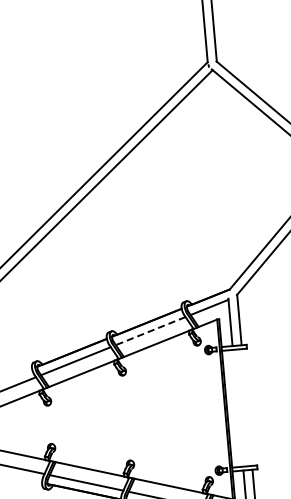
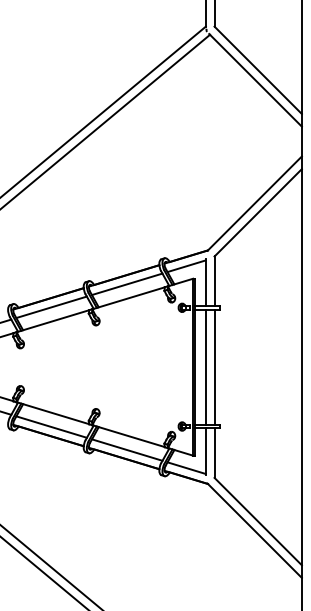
line: (151, 331) -> (127, 284), dashed -> solid
line: (246, 406) -> (214, 366), added
line: (237, 407) -> (205, 366), added

